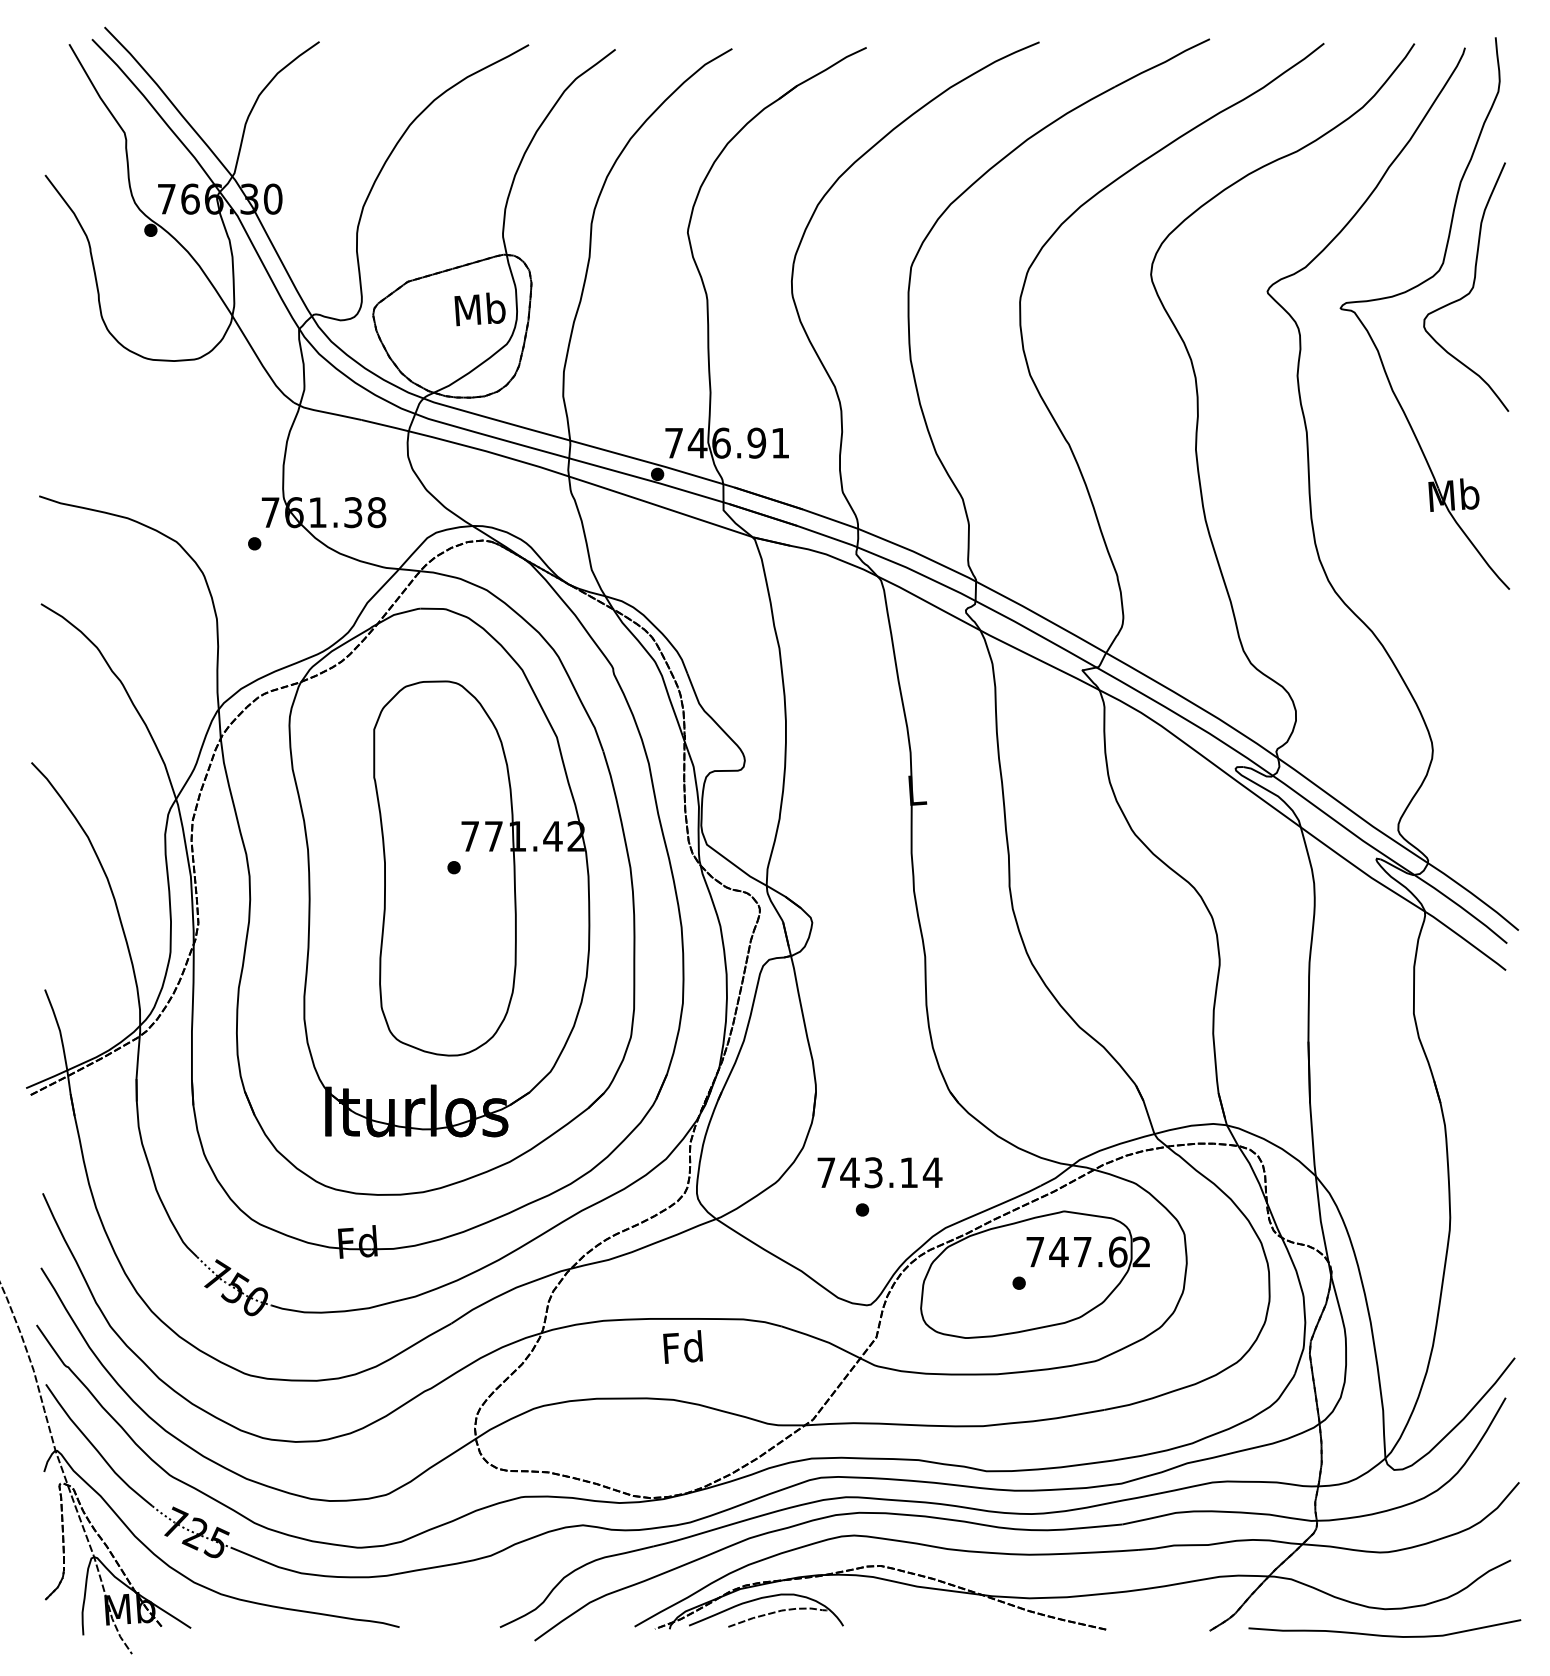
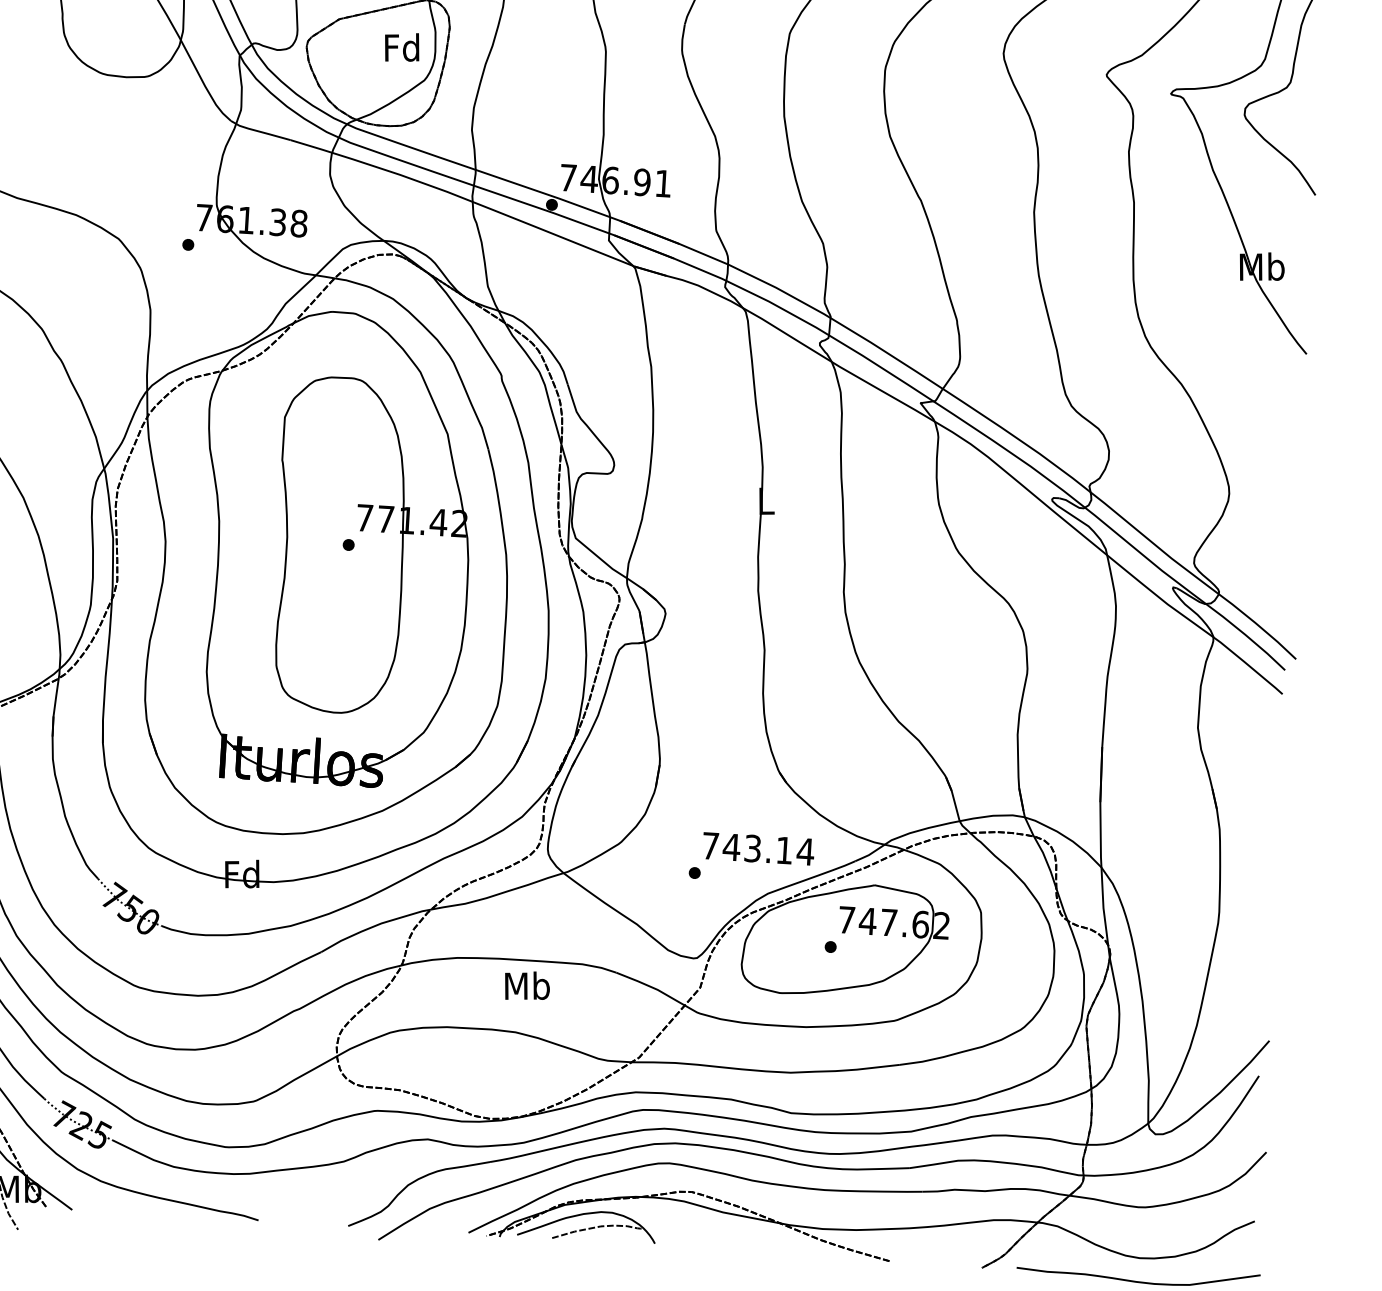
text: (479, 309) -> (401, 47), Mb -> Fd
text: (879, 1172) -> (758, 848), moved
text: (682, 1347) -> (526, 986), Fd -> Mb

